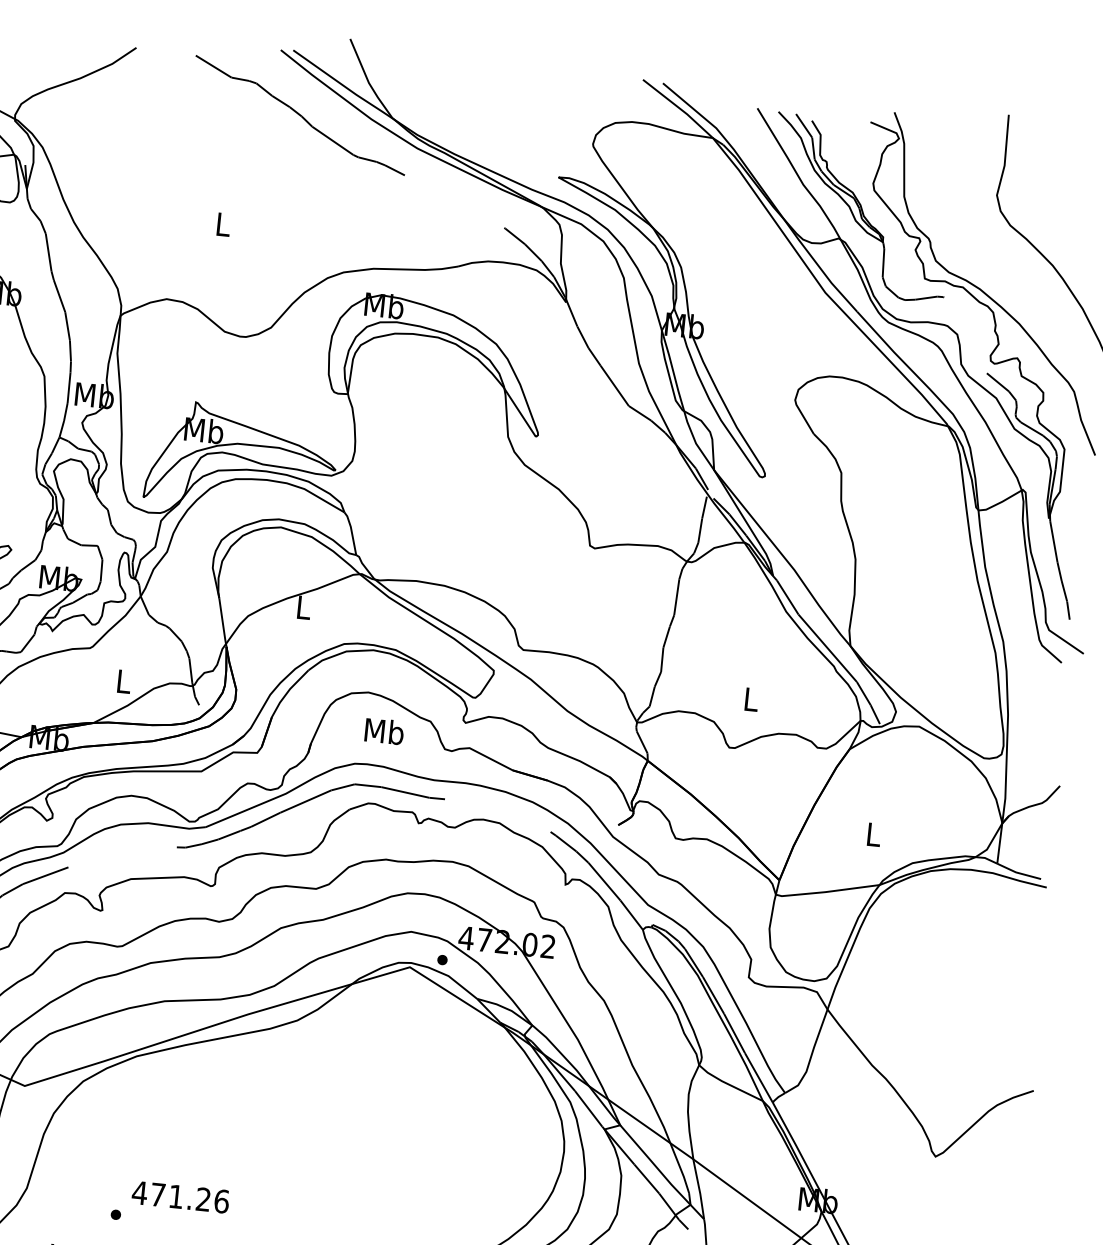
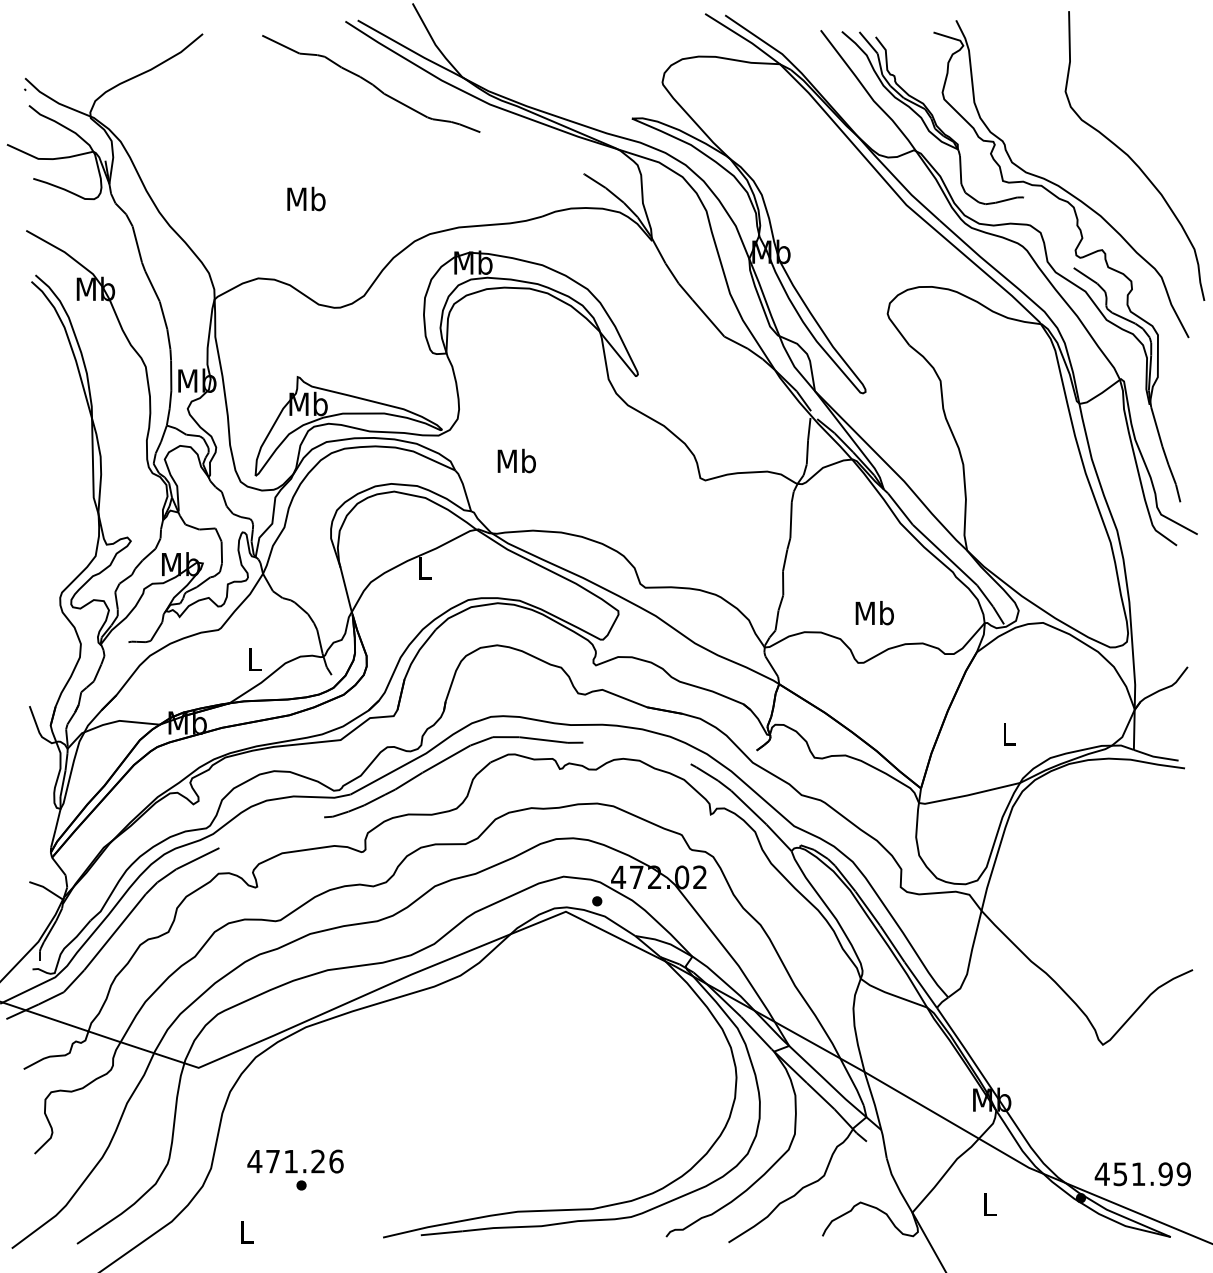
text: (223, 223) -> (306, 198), L -> Mb
text: (750, 698) -> (874, 612), L -> Mb
text: (384, 730) -> (516, 460), moved
text: (180, 1197) -> (295, 1161), moved

